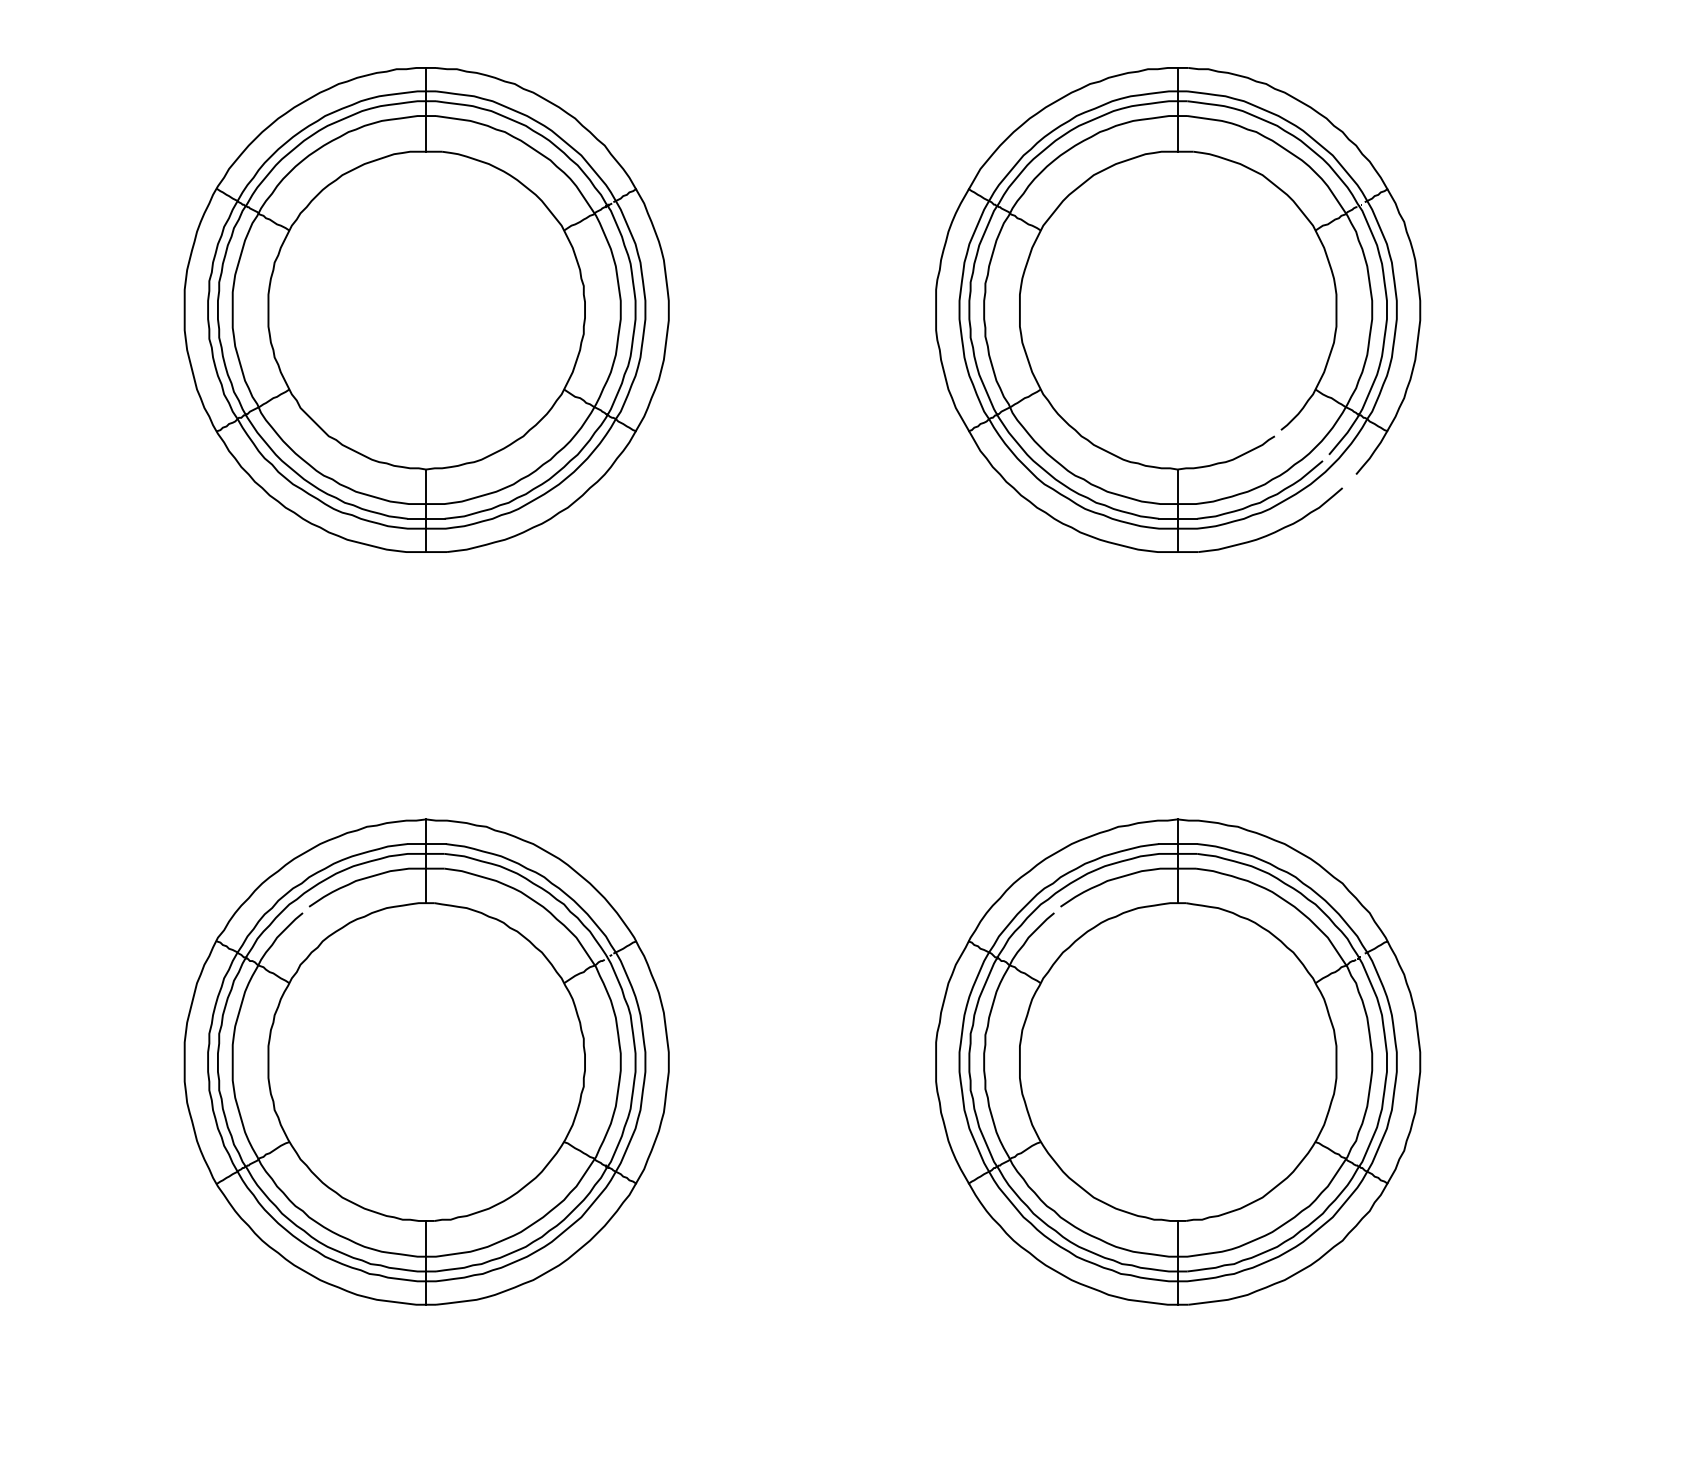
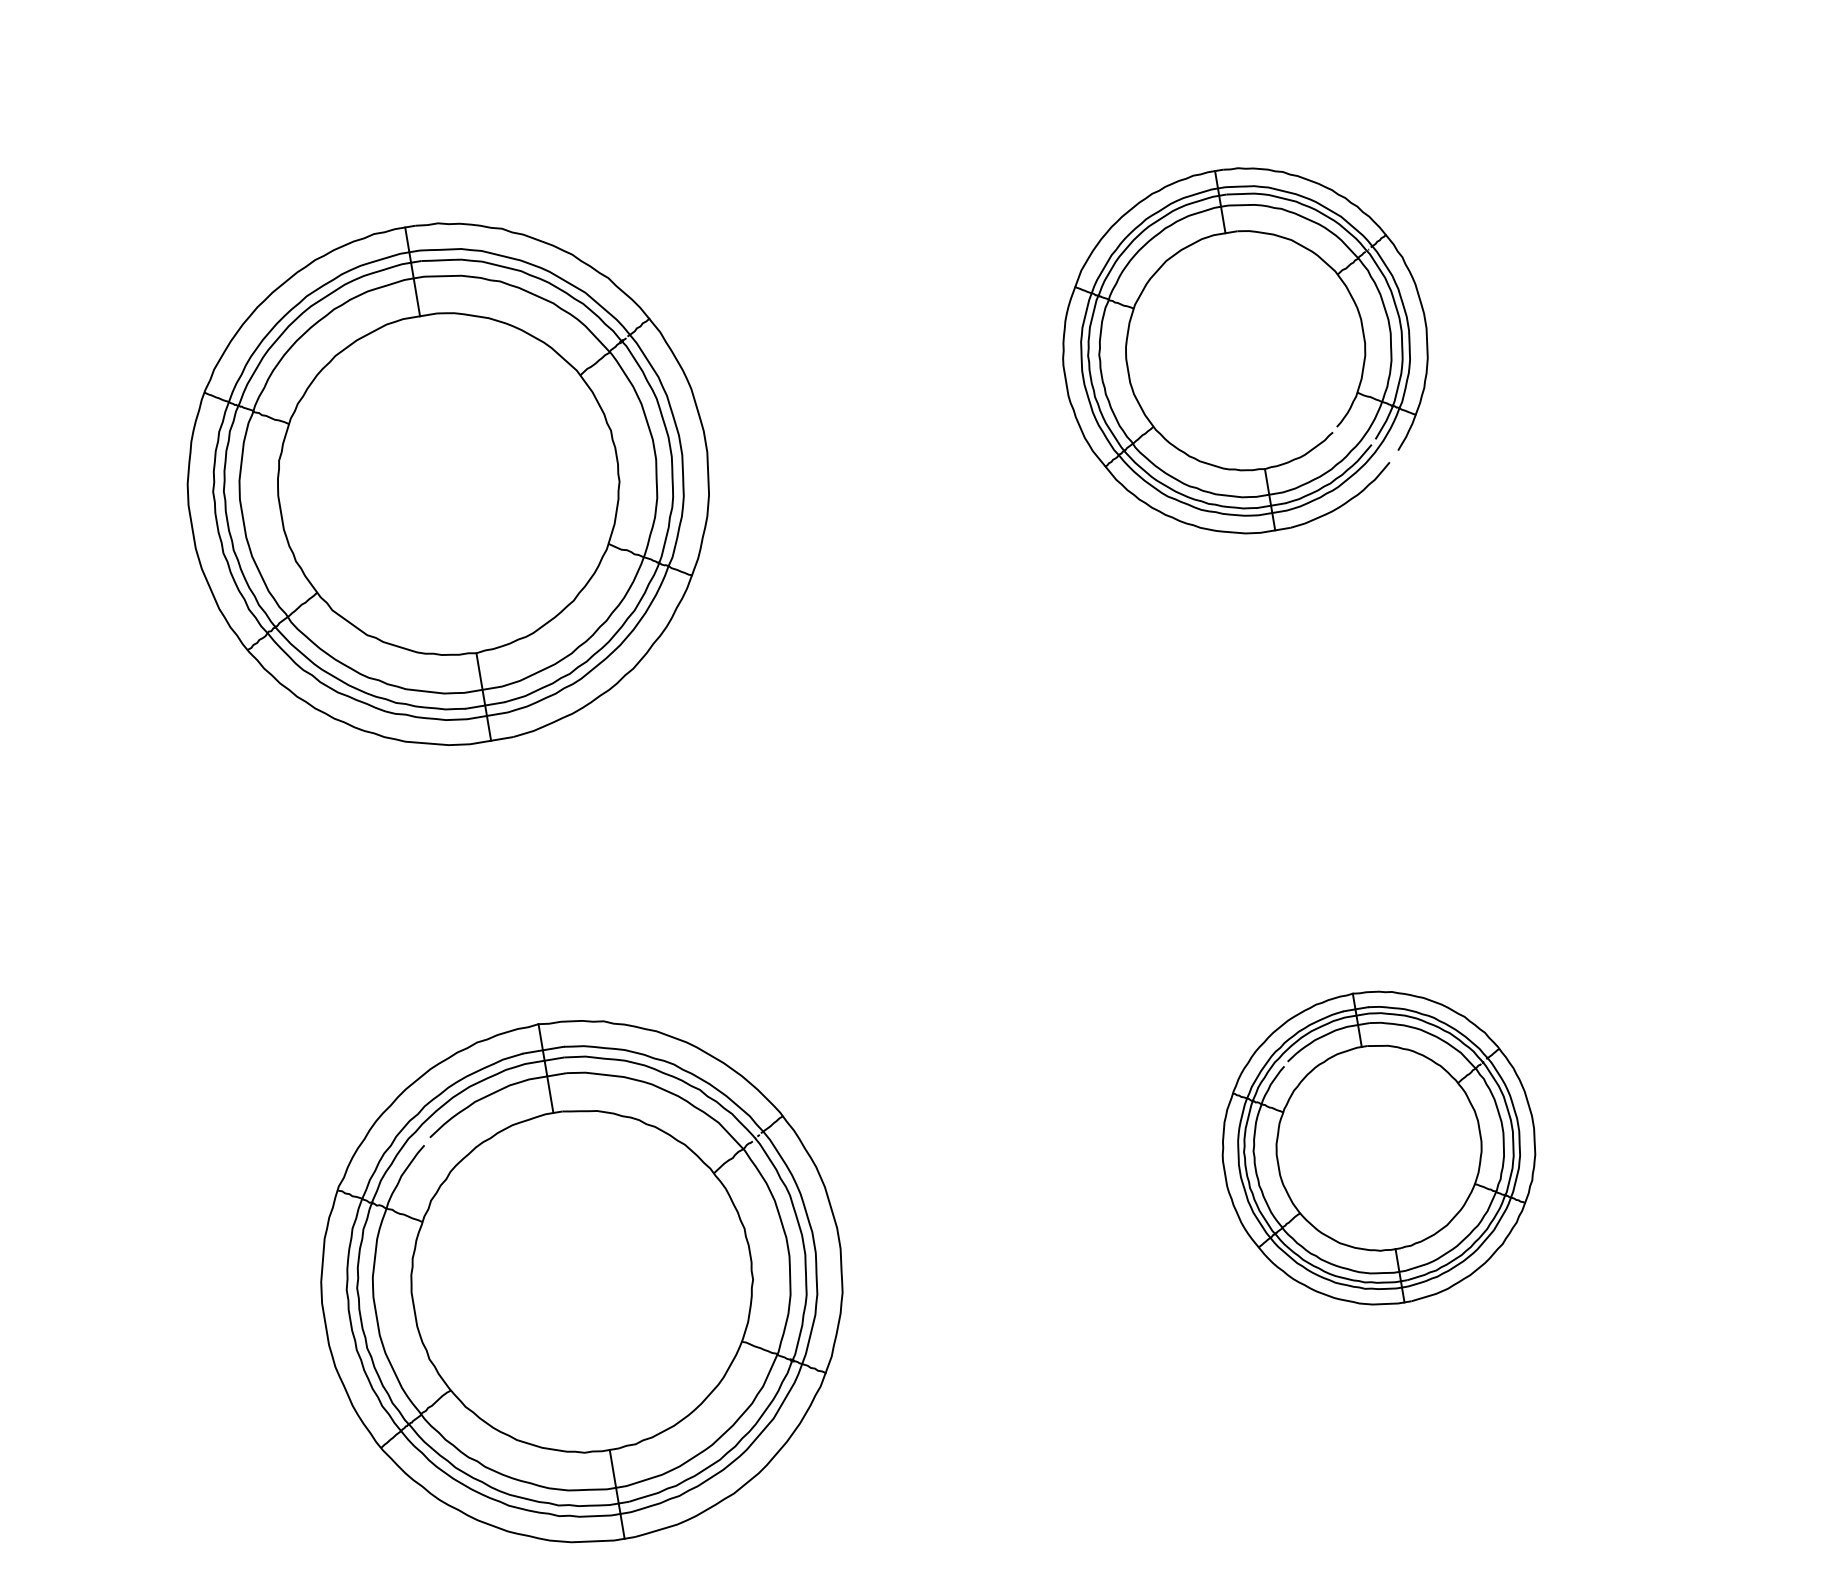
part: (1178, 309) -> (1245, 350), size x0.7
part: (1178, 1061) -> (1379, 1147), size x0.6

